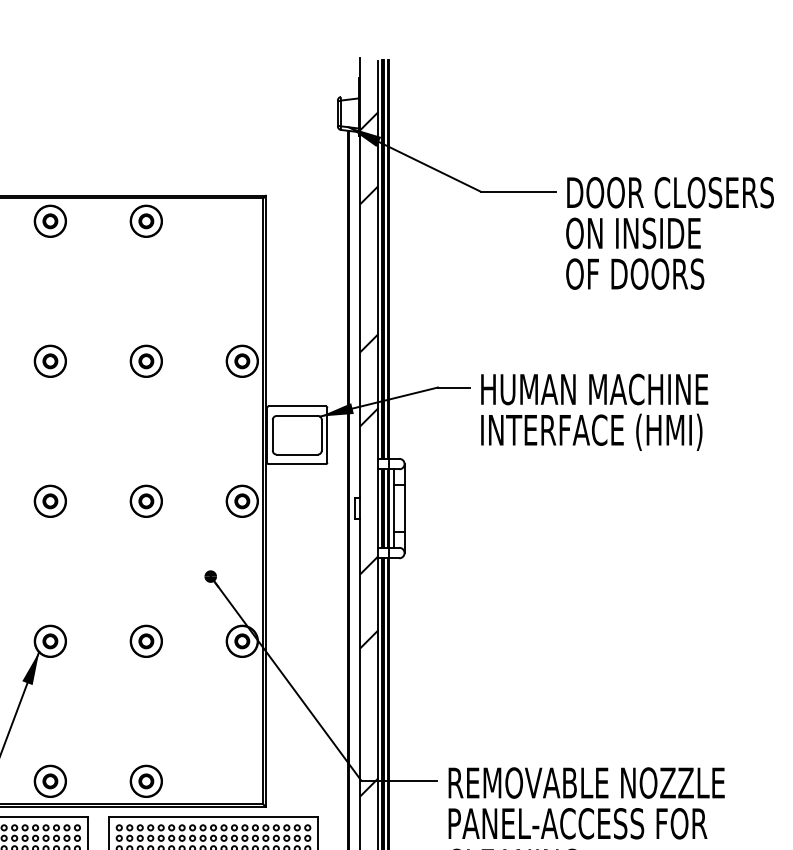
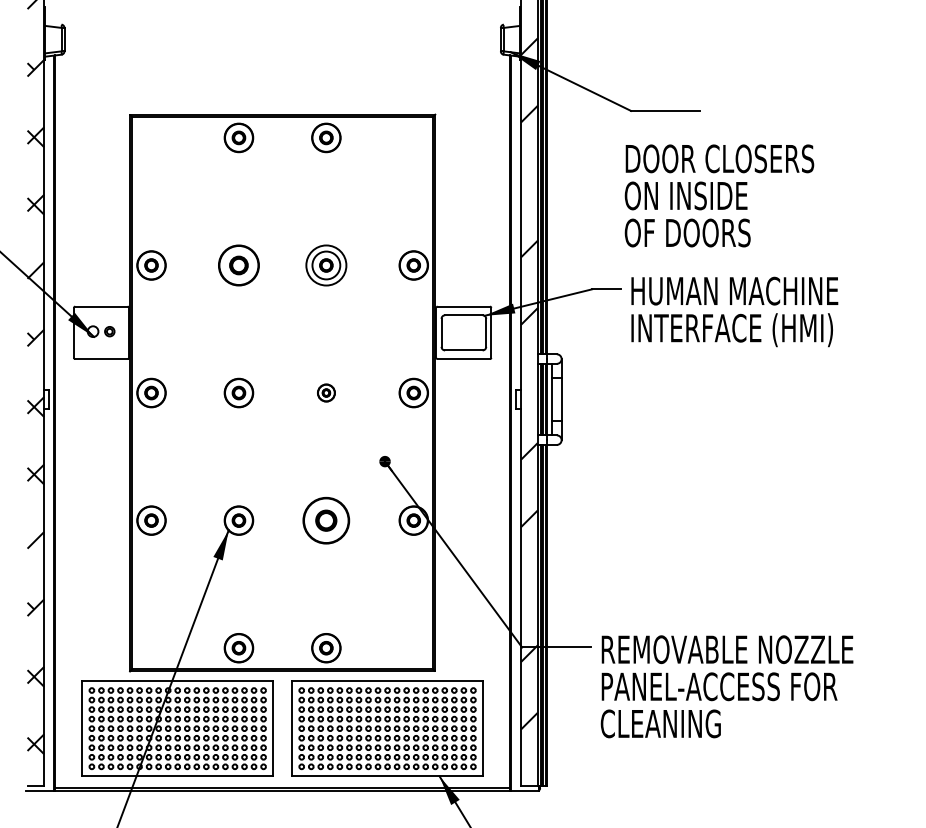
text: (670, 232) -> (719, 195), moved
part: (49, 361) -> (238, 265), size x1.4
circle: (146, 361) -> (326, 265), size x1.4
part: (146, 500) -> (326, 392), size x0.6
part: (146, 641) -> (326, 520), size x1.6

